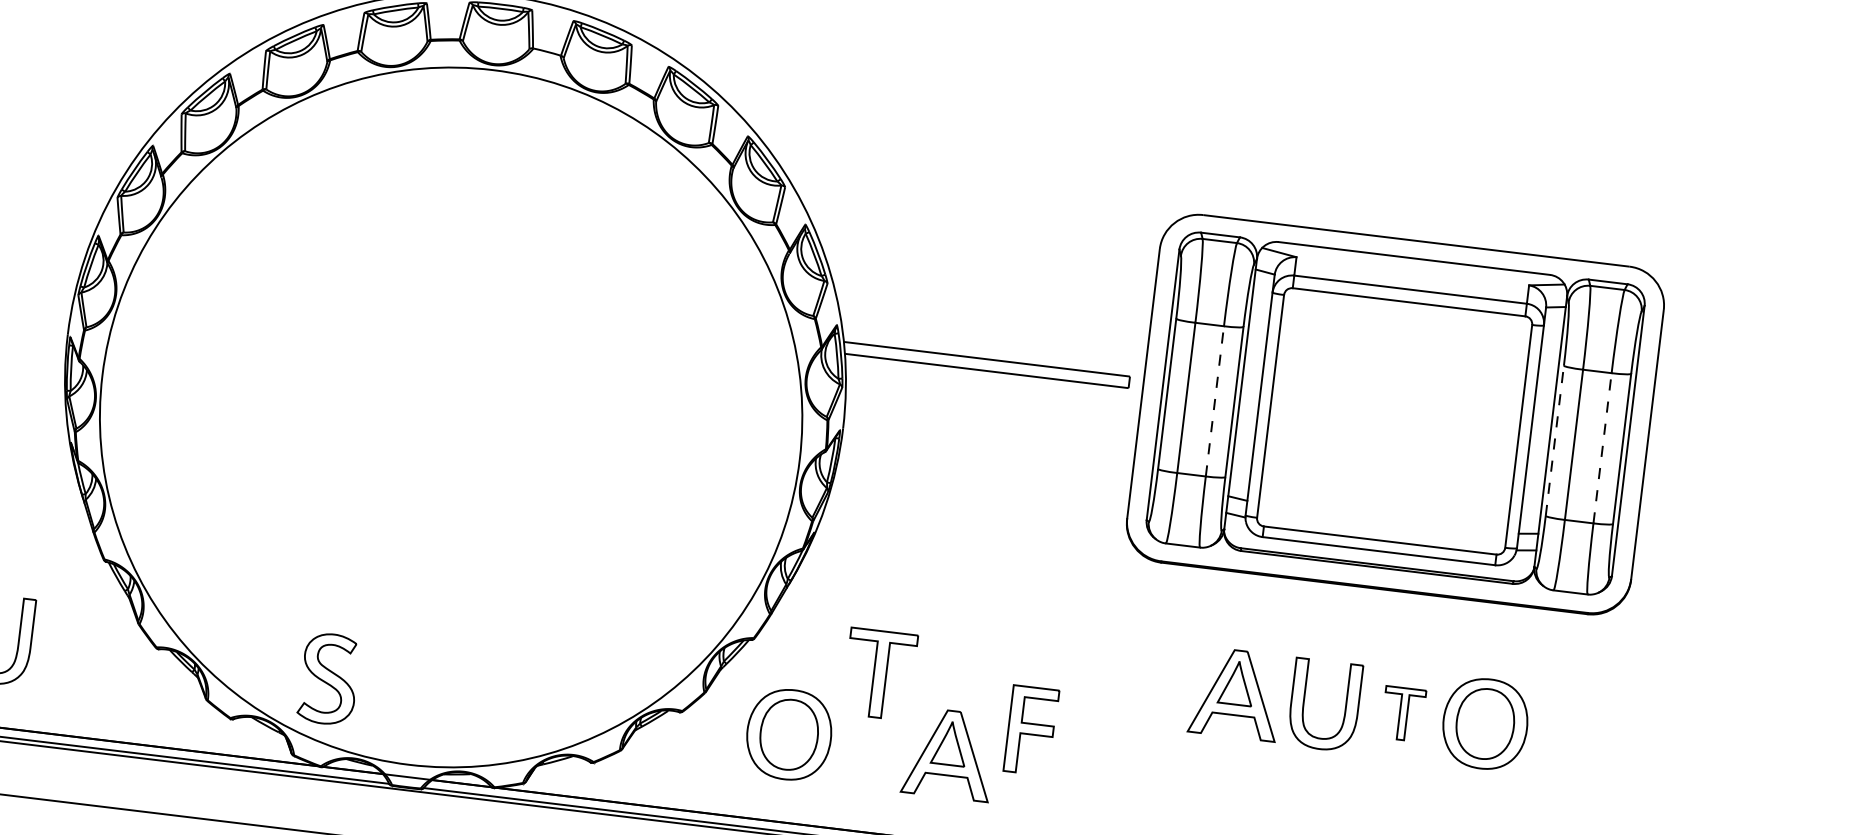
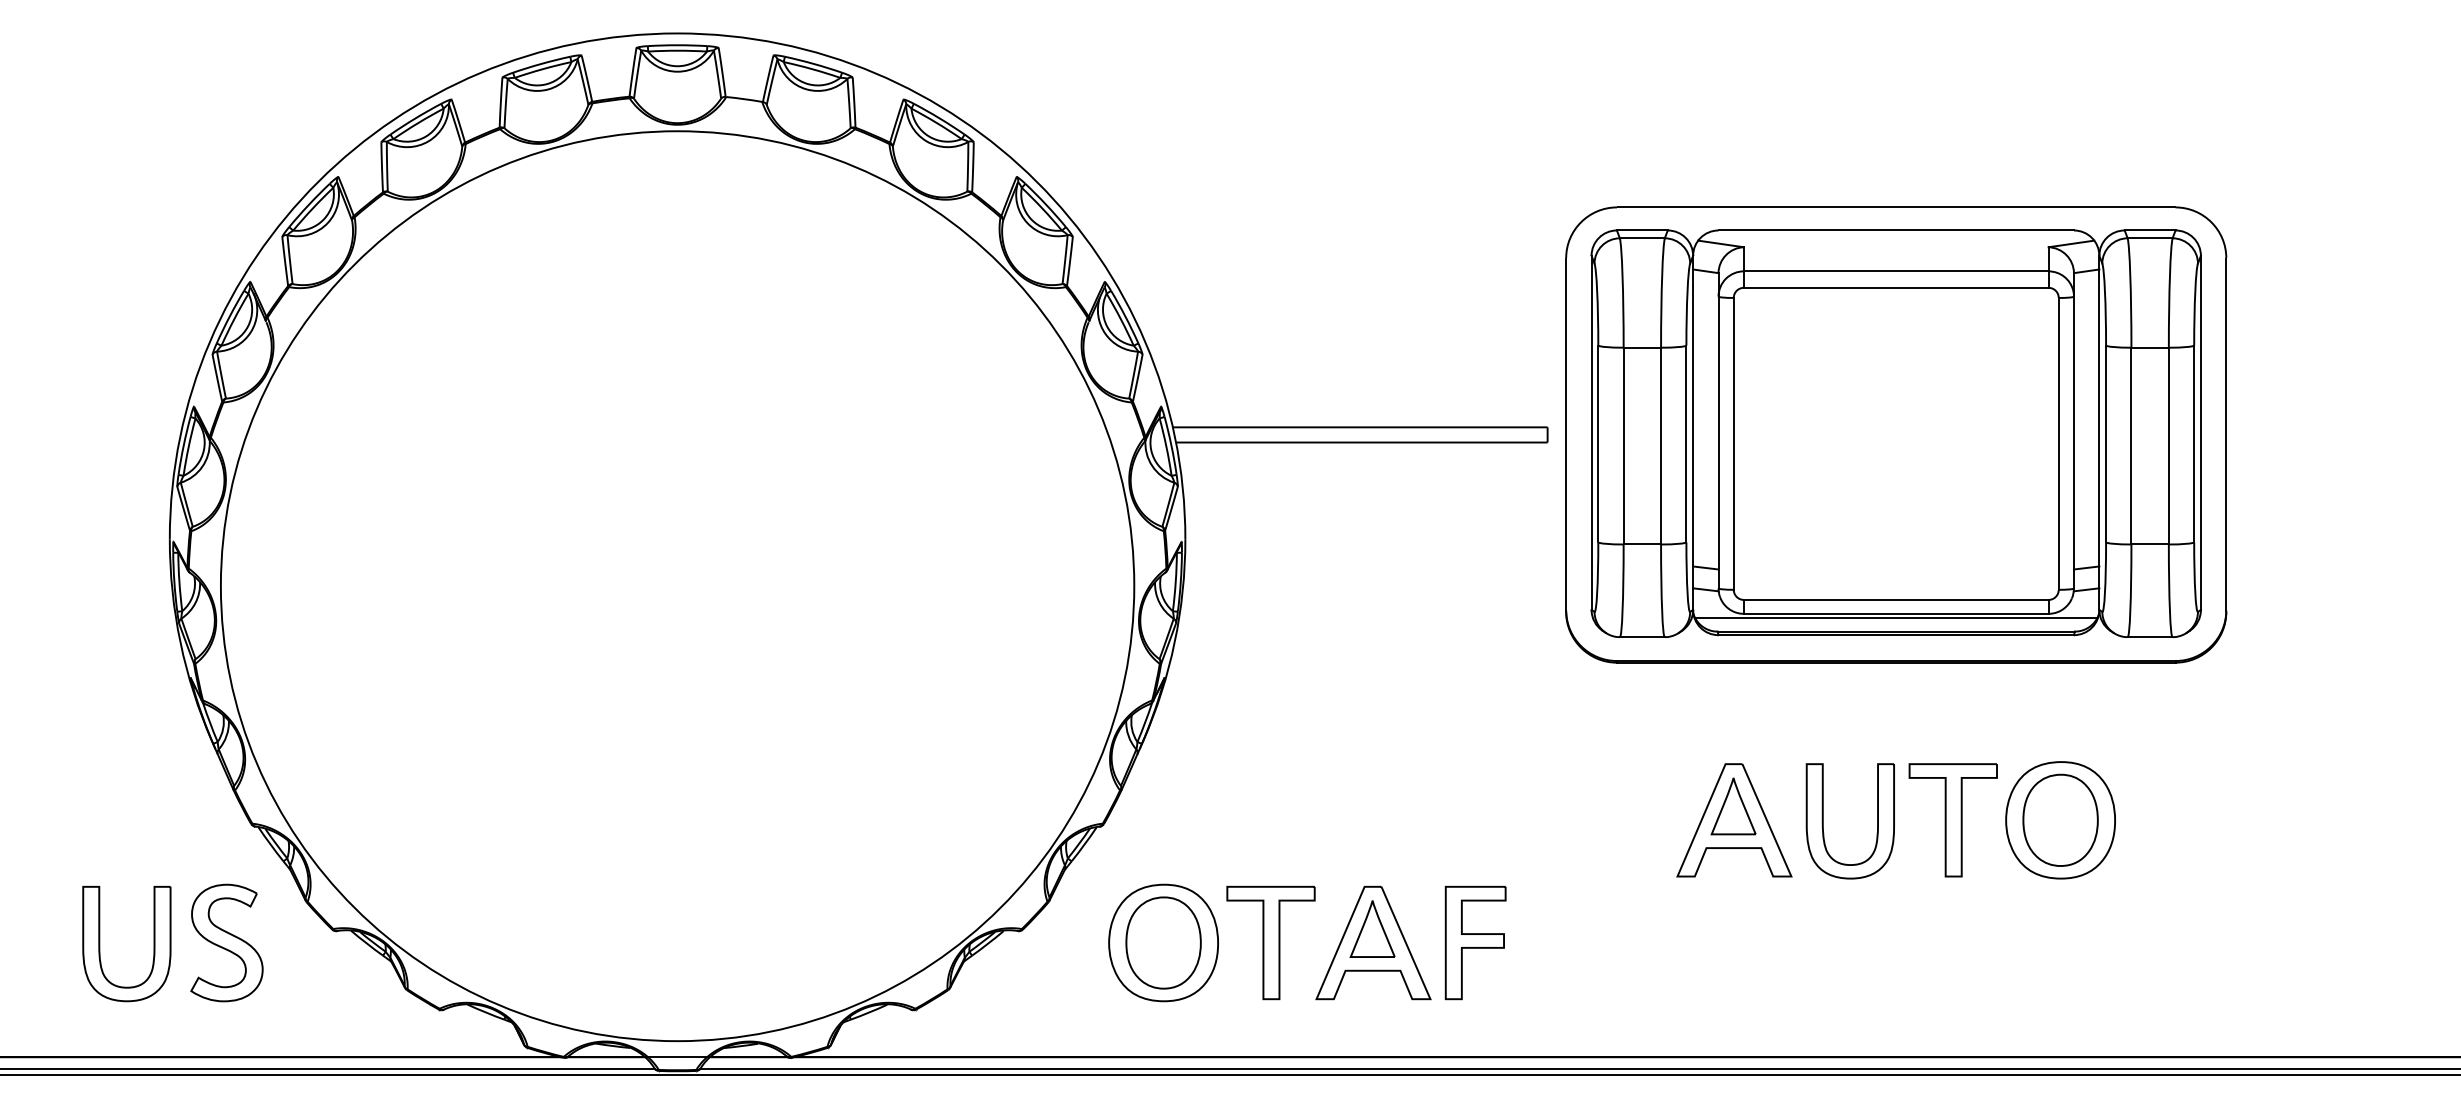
line: (1215, 400) -> (1661, 445), dashed -> solid
line: (1555, 440) -> (2106, 443), dashed -> solid
line: (1602, 447) -> (2168, 445), dashed -> solid
line: (1377, 554) -> (1895, 618), added
part: (879, 674) -> (1270, 942), moved
part: (328, 678) -> (226, 942), moved
part: (1402, 714) -> (1952, 820), size x1.67
part: (1031, 730) -> (1475, 942), moved

